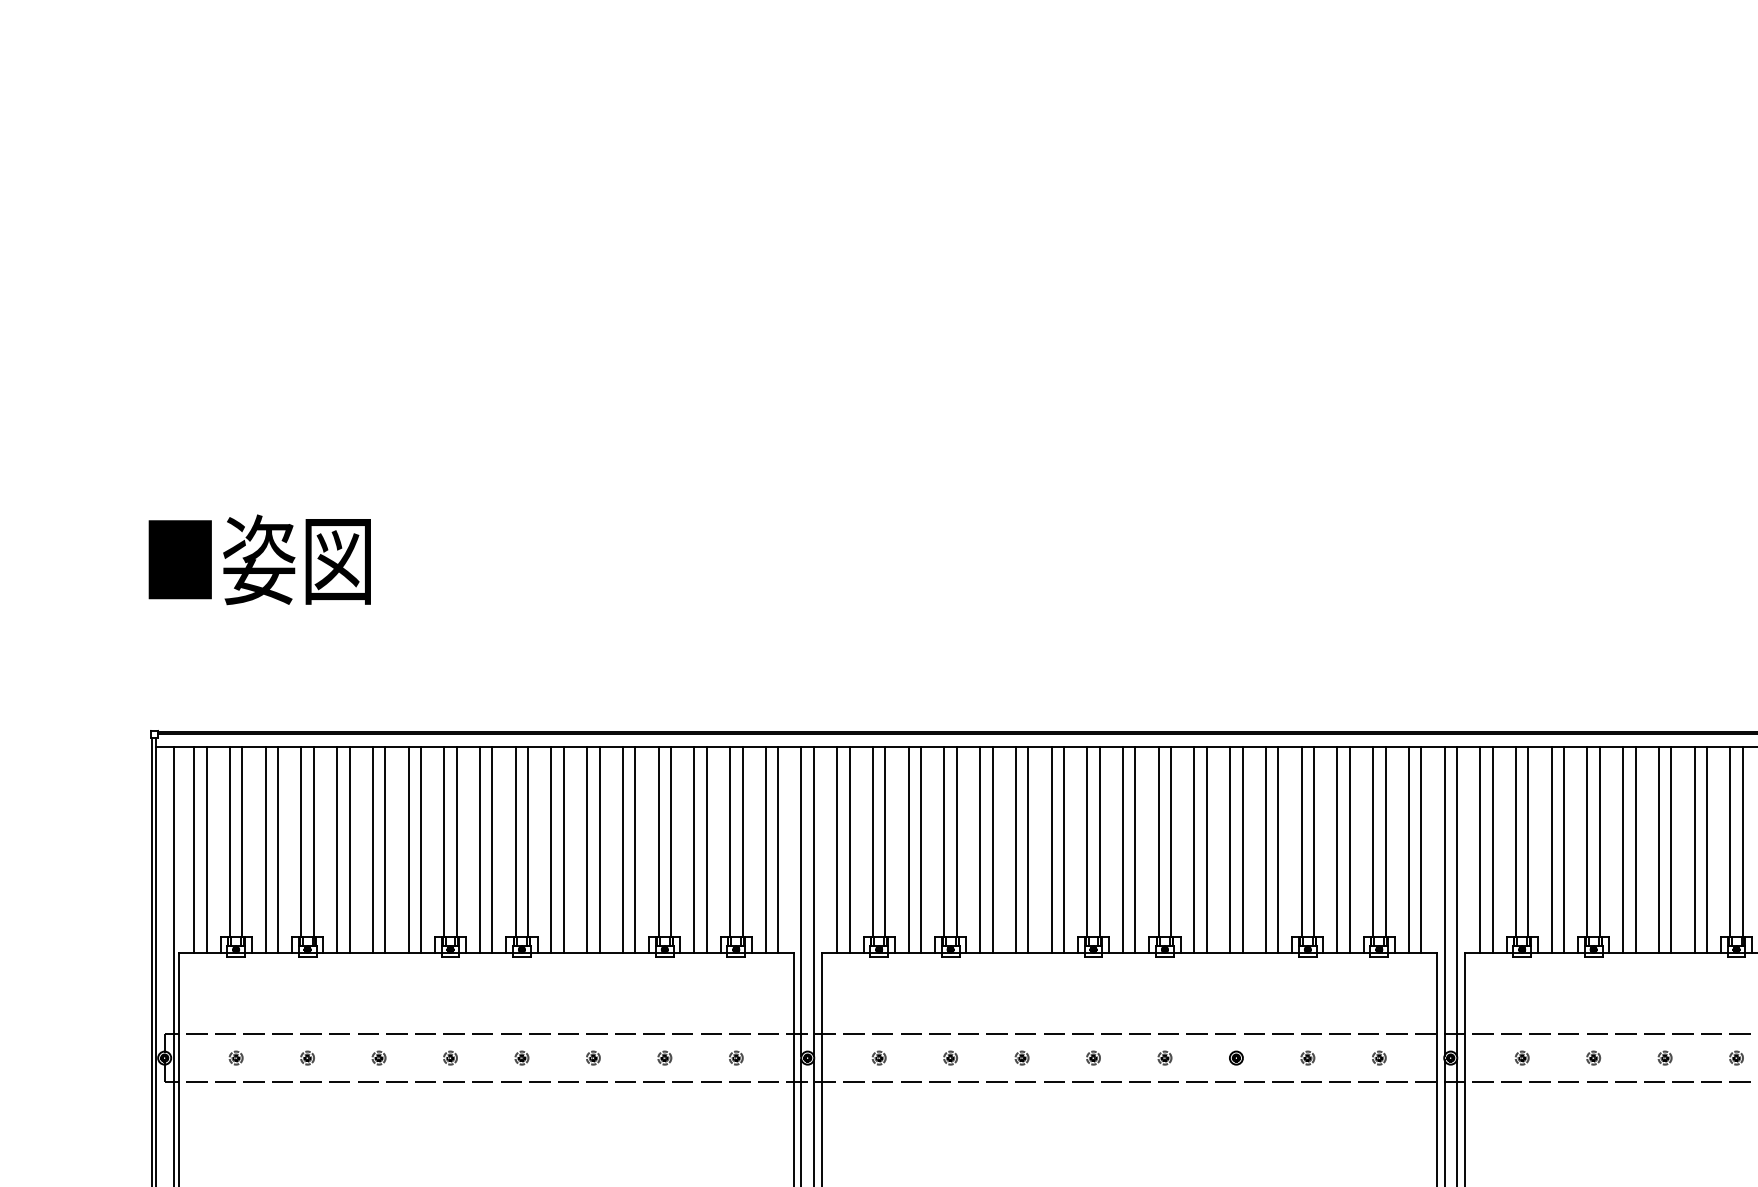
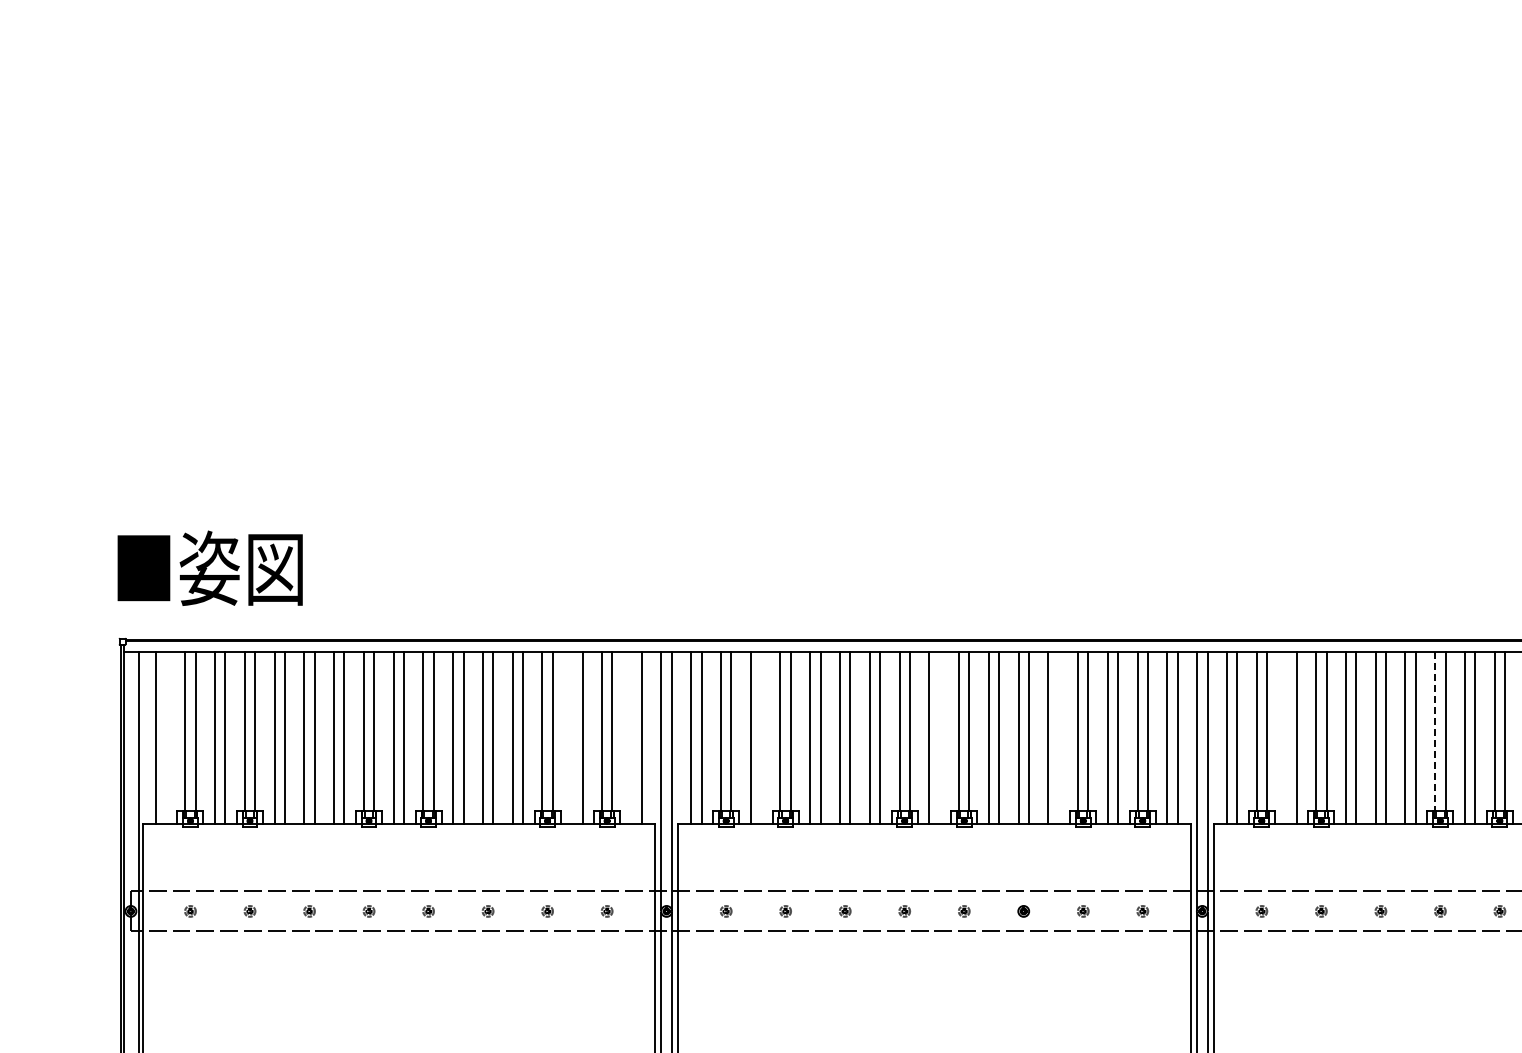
text: (258, 558) -> (209, 567), moved
line: (1730, 843) -> (1435, 732), solid -> dashed
line: (206, 849) -> (165, 737), removed
line: (694, 849) -> (572, 737), removed
line: (765, 849) -> (631, 737), removed
line: (921, 849) -> (761, 737), removed
line: (1135, 849) -> (939, 737), removed
line: (1278, 849) -> (1058, 737), removed
line: (1551, 849) -> (1286, 737), removed

